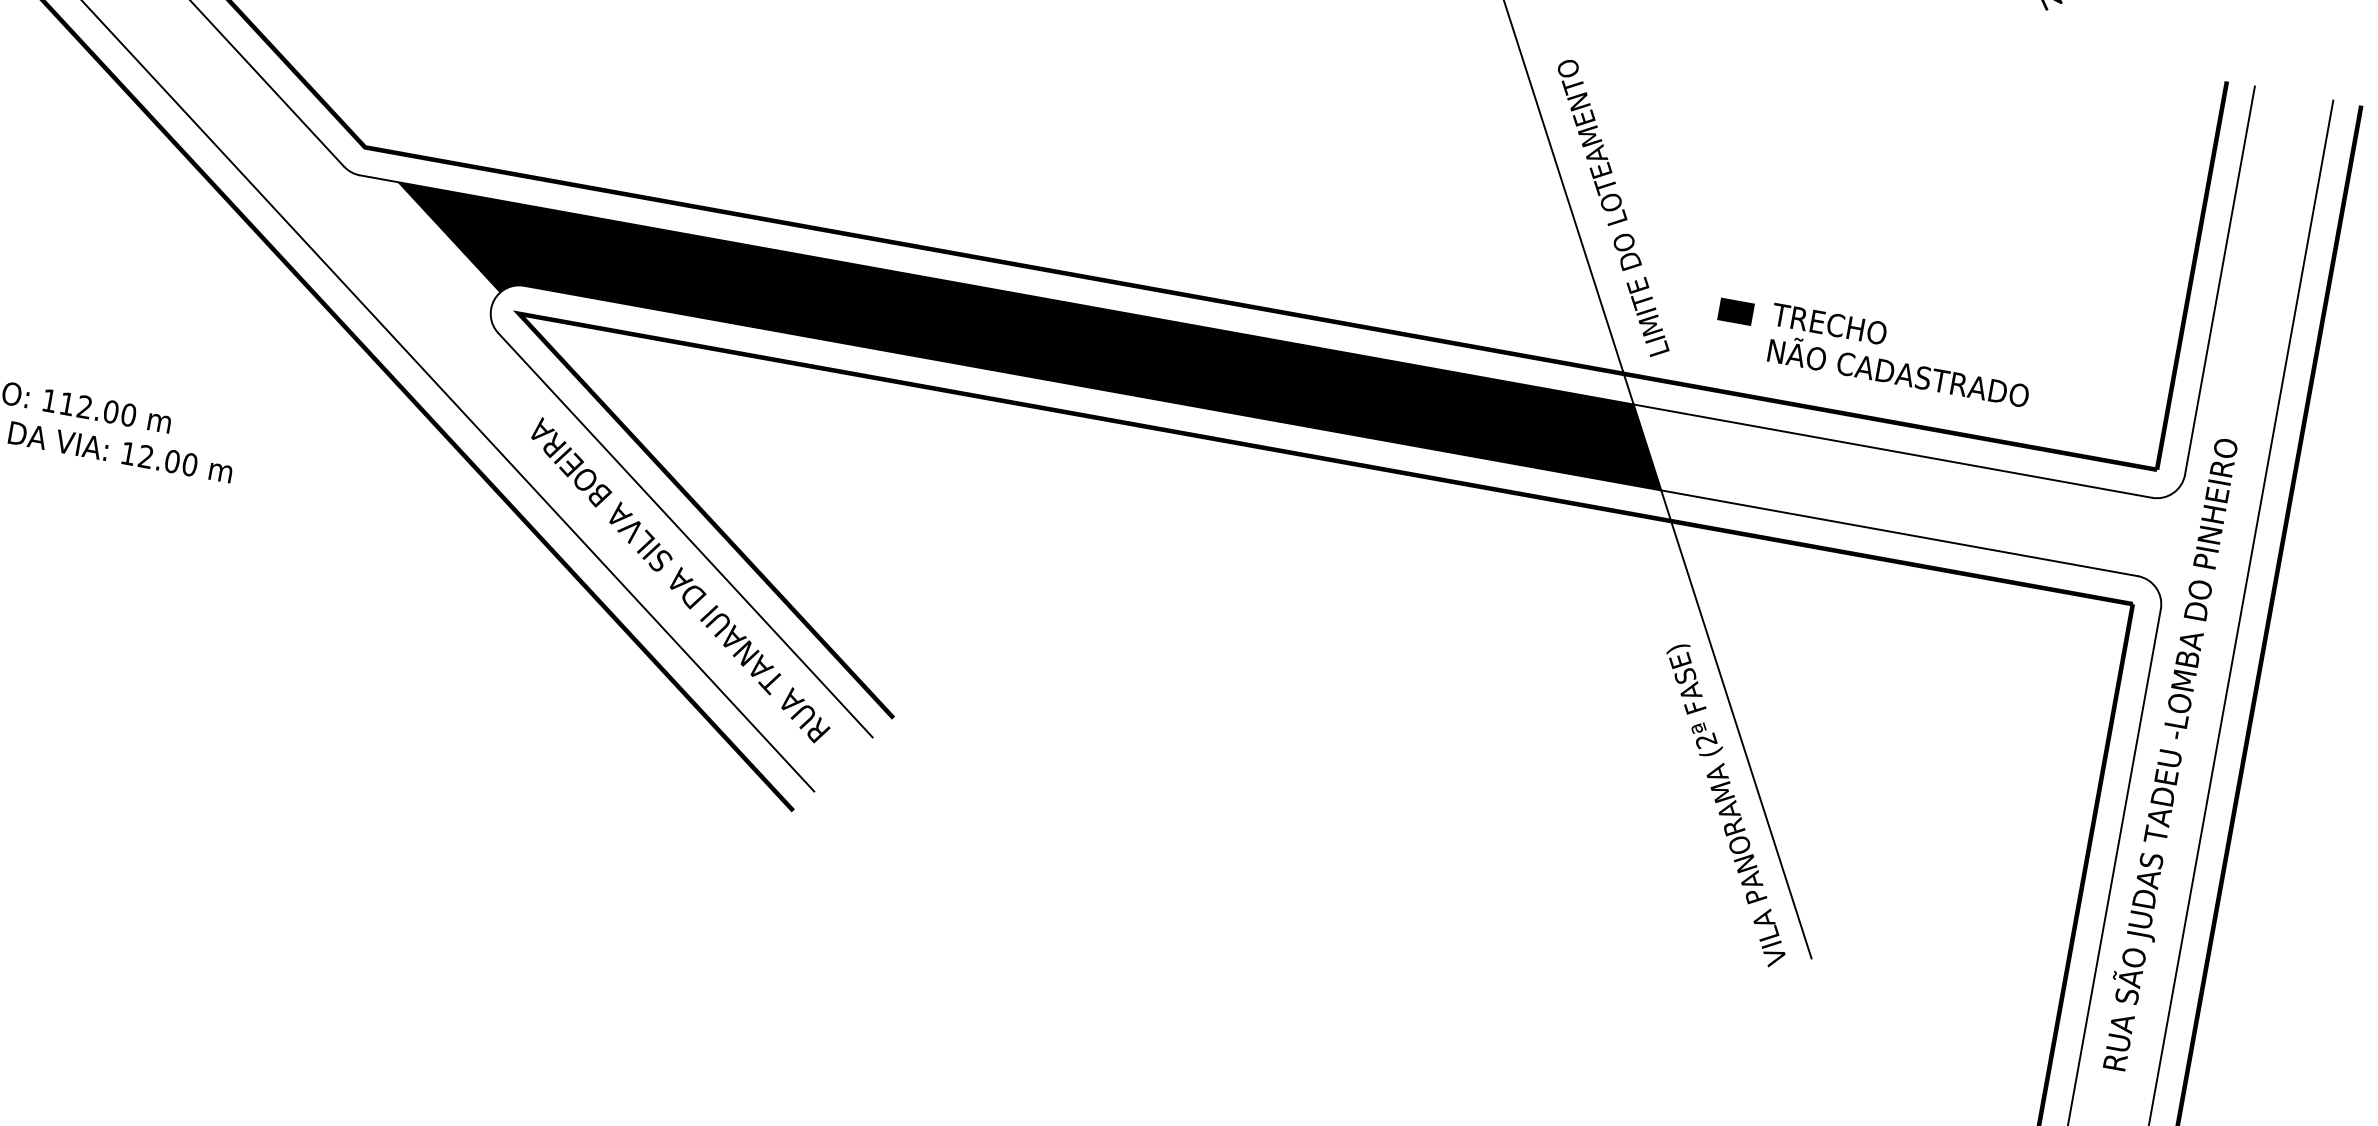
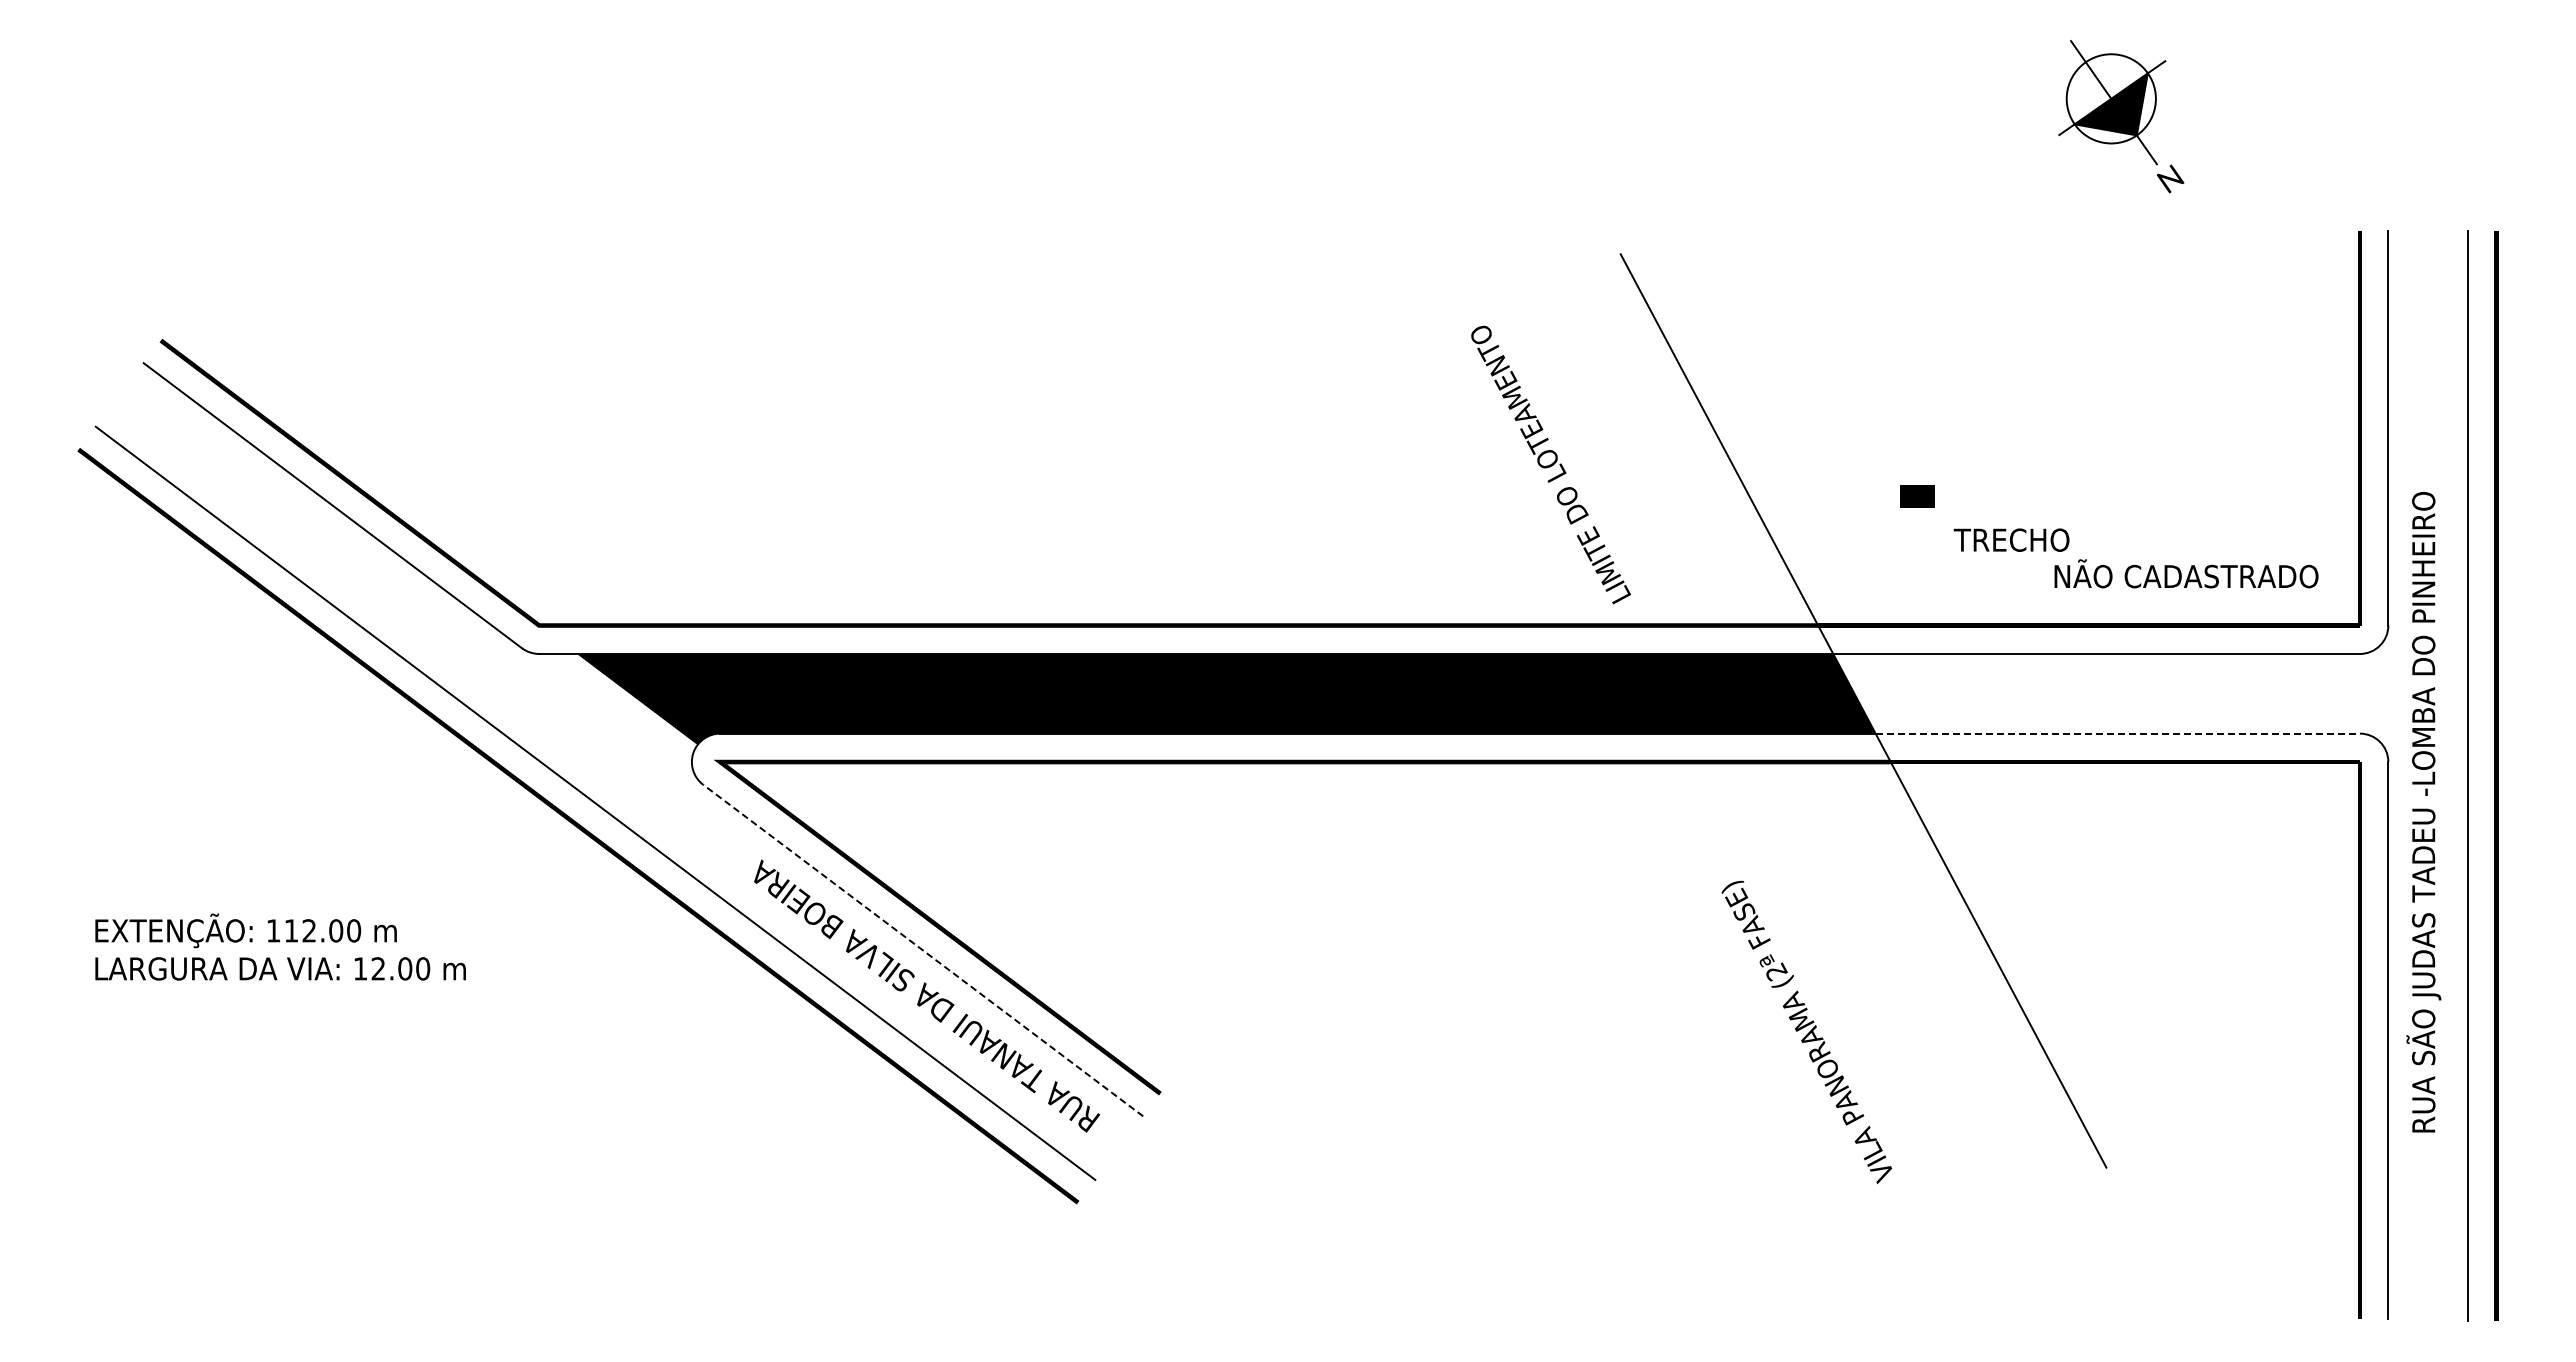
text: (1613, 208) -> (1550, 464), moved
line: (1735, 311) -> (1917, 496), moved
text: (1899, 370) -> (2186, 573), moved
line: (1900, 533) -> (2118, 733), solid -> dashed
line: (684, 535) -> (922, 950), solid -> dashed
text: (2170, 754) -> (2423, 812), moved
text: (1725, 805) -> (1806, 1032), moved

